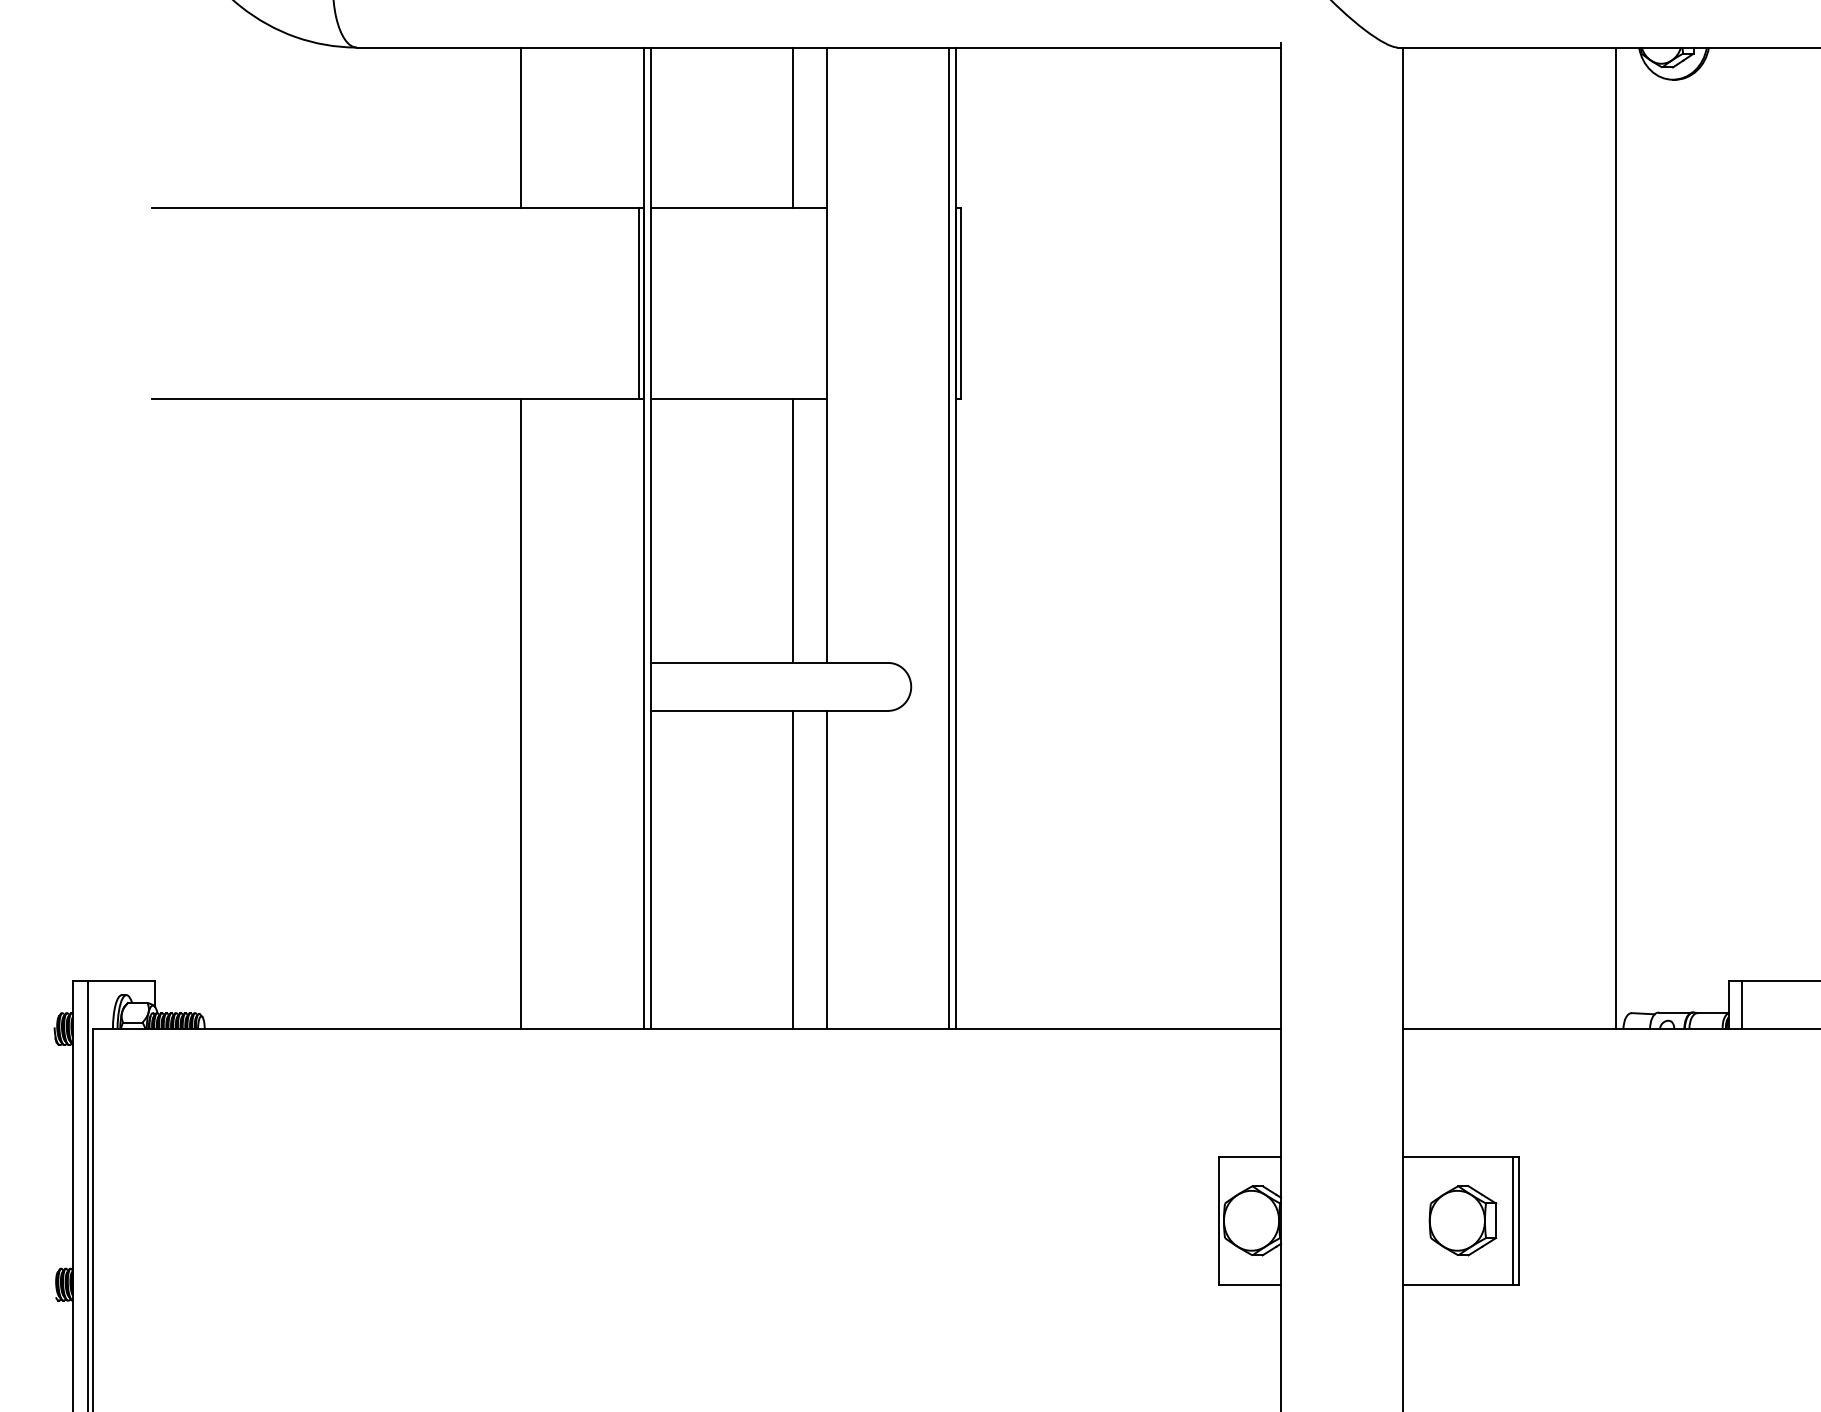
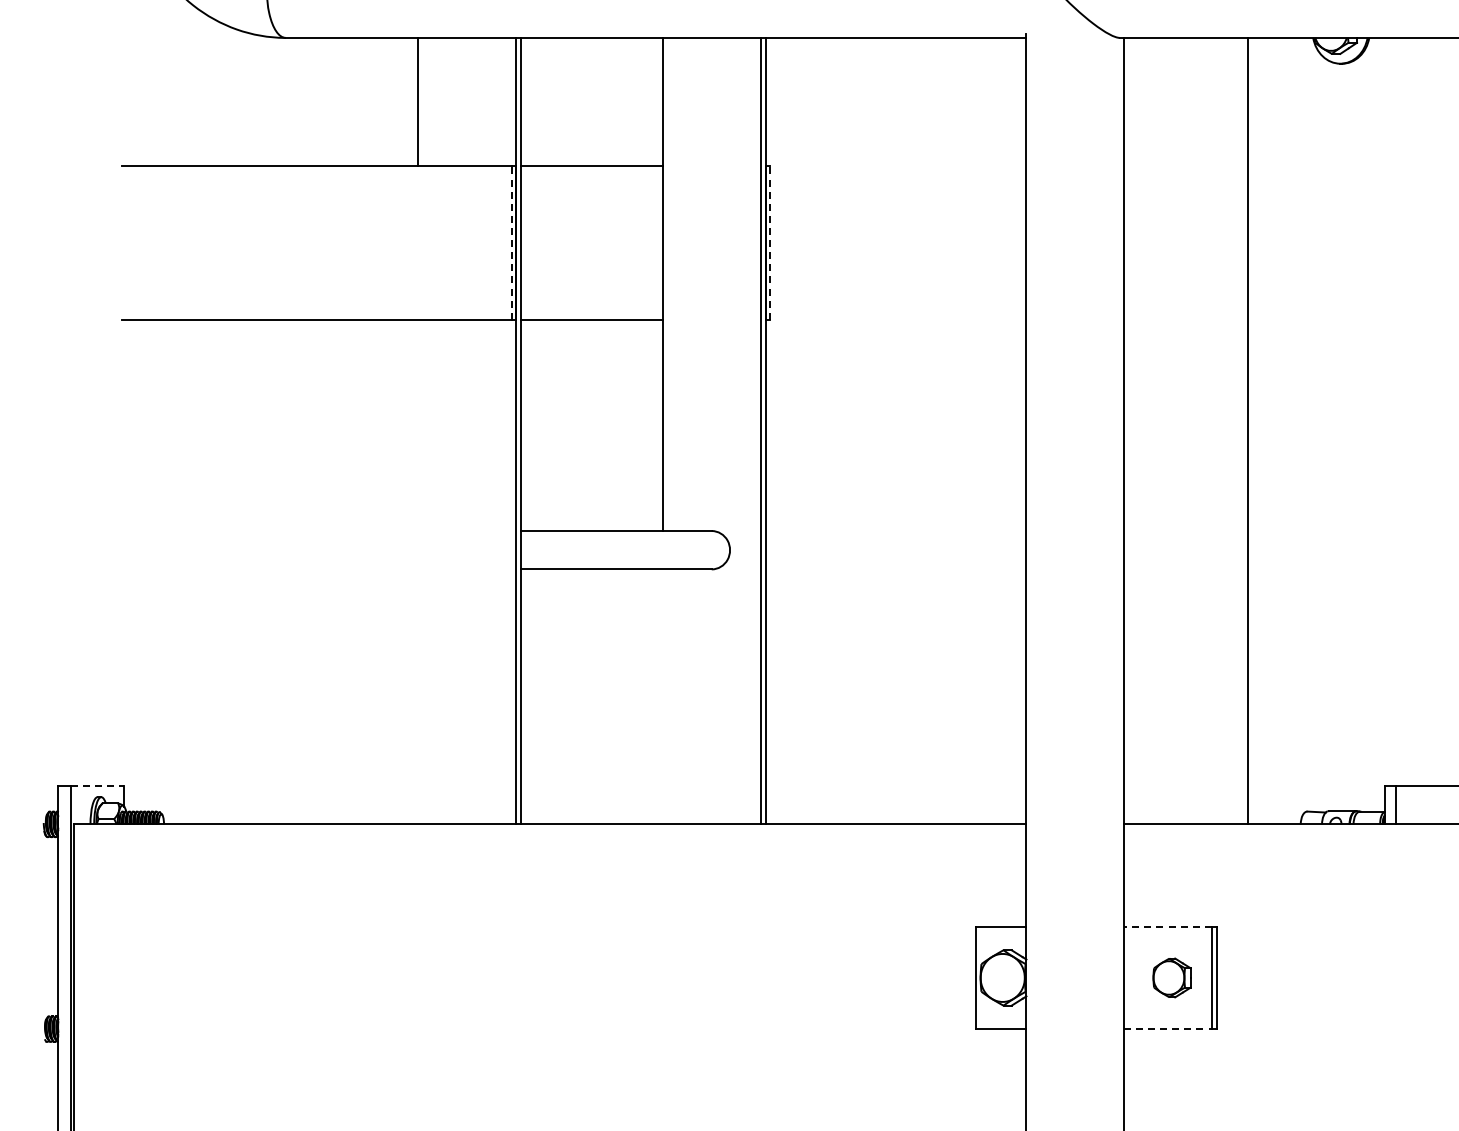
line: (793, 126) -> (635, 101), removed
line: (638, 304) -> (511, 243), solid -> dashed
line: (961, 304) -> (770, 243), solid -> dashed
line: (793, 531) -> (635, 425), removed
line: (1615, 537) -> (1248, 430), moved
line: (521, 713) -> (417, 571), removed
line: (793, 869) -> (635, 696), removed
line: (826, 869) -> (662, 696), removed
line: (121, 980) -> (97, 785), solid -> dashed
line: (1457, 1156) -> (1167, 926), solid -> dashed
part: (1462, 1220) -> (1171, 977), size x0.7
line: (1458, 1285) -> (1168, 1029), solid -> dashed

